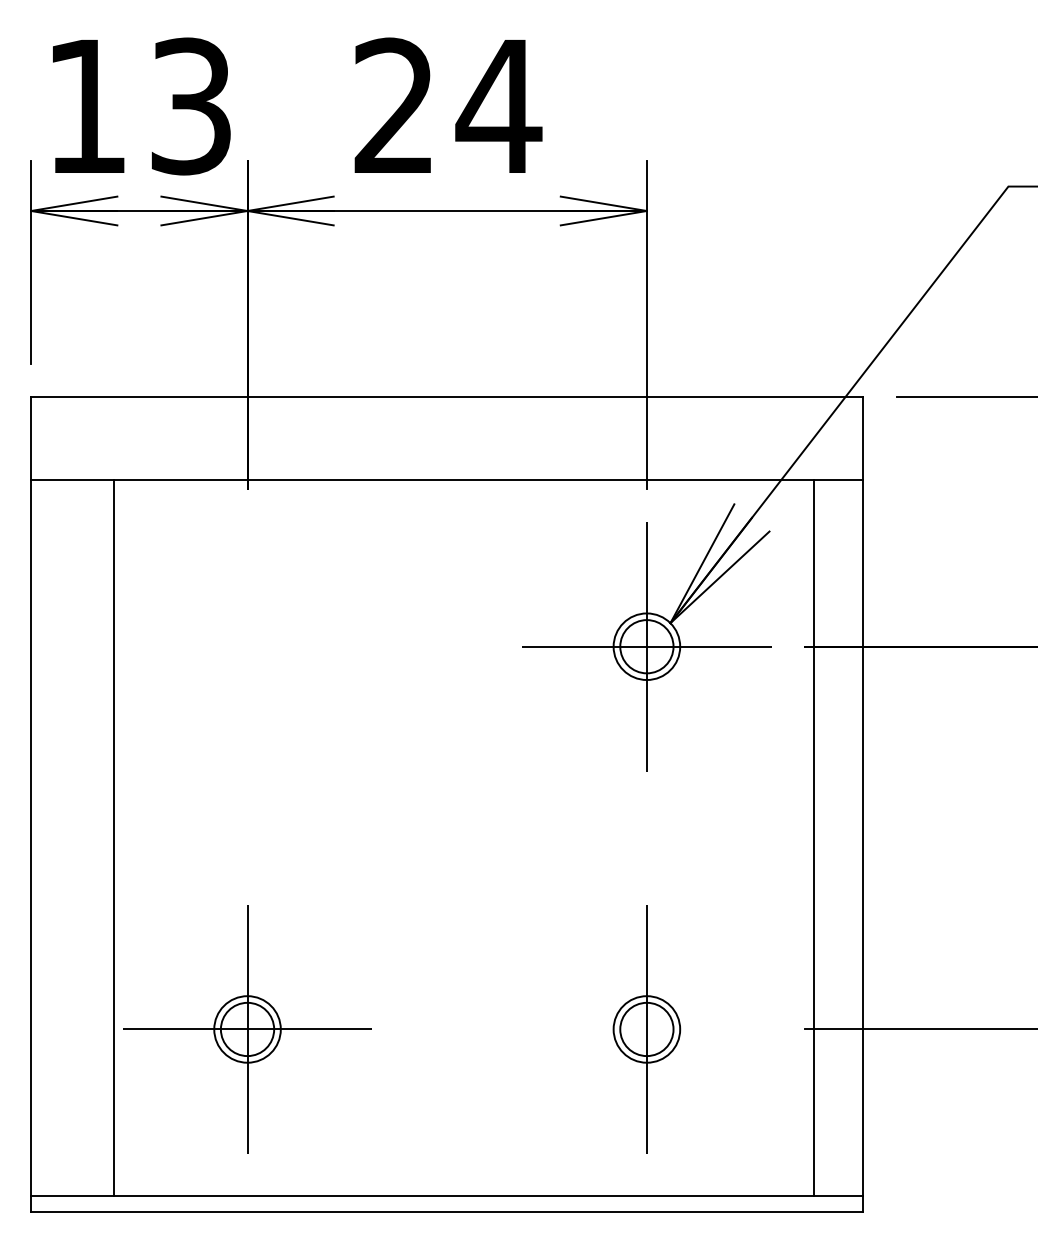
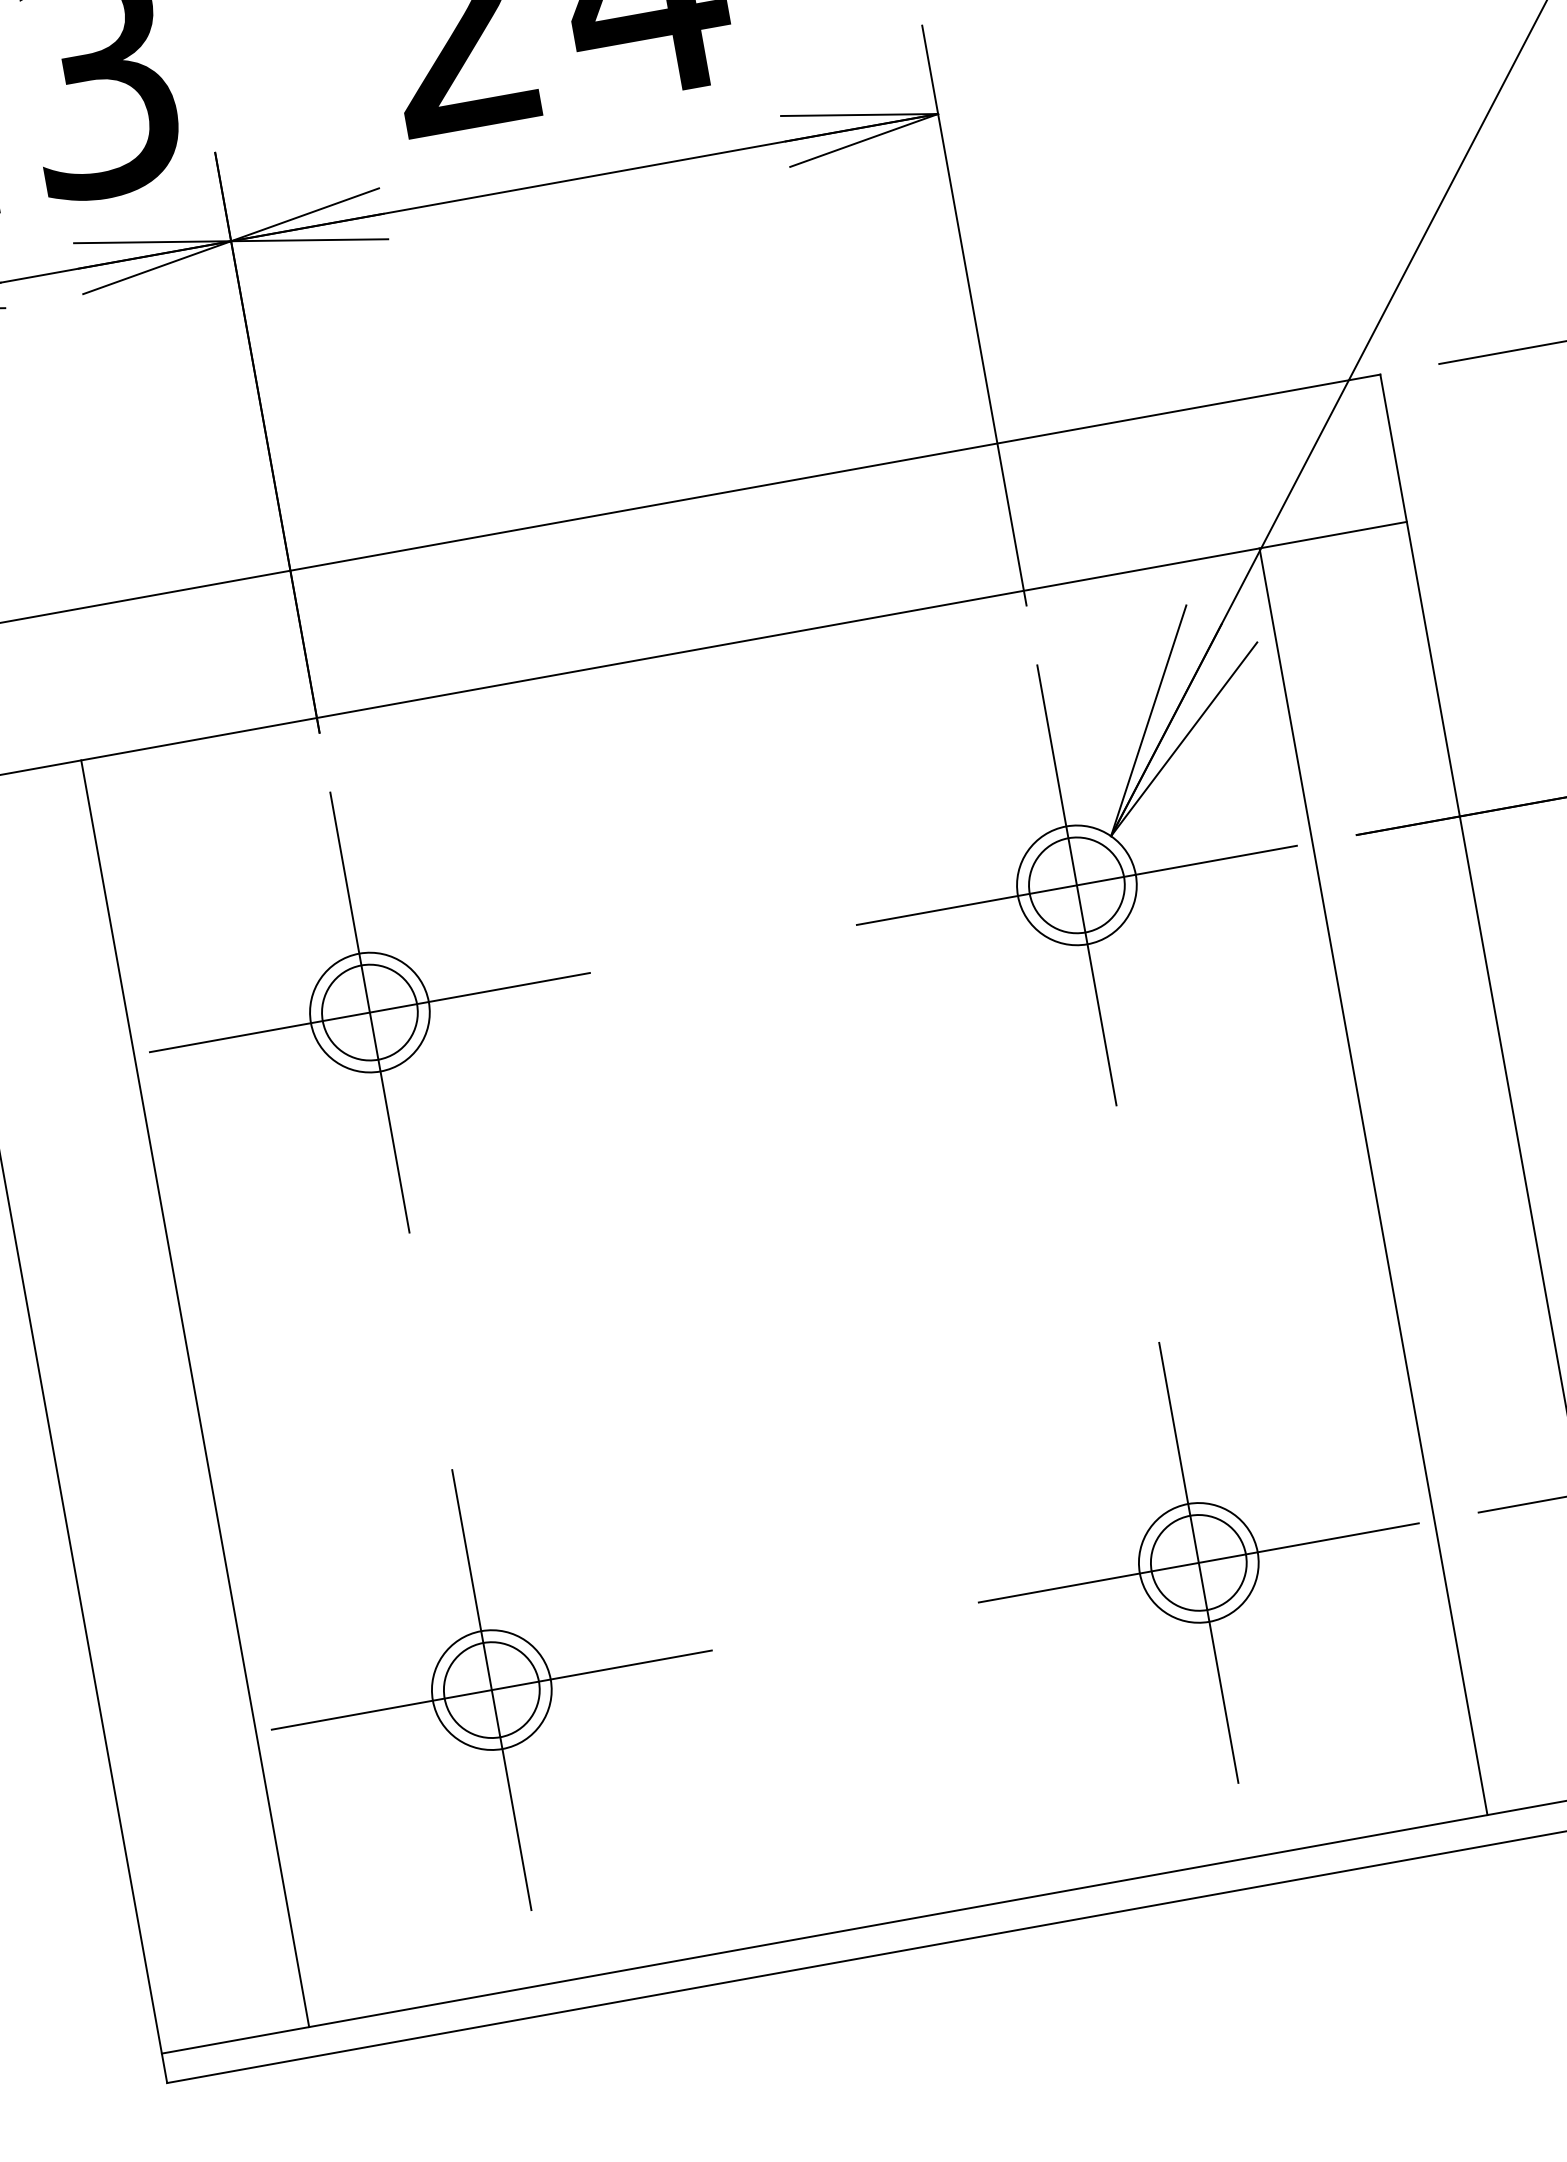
part: (247, 646) -> (369, 1012), added
line: (814, 837) -> (1374, 1180), moved
line: (646, 1029) -> (1198, 1563), added

